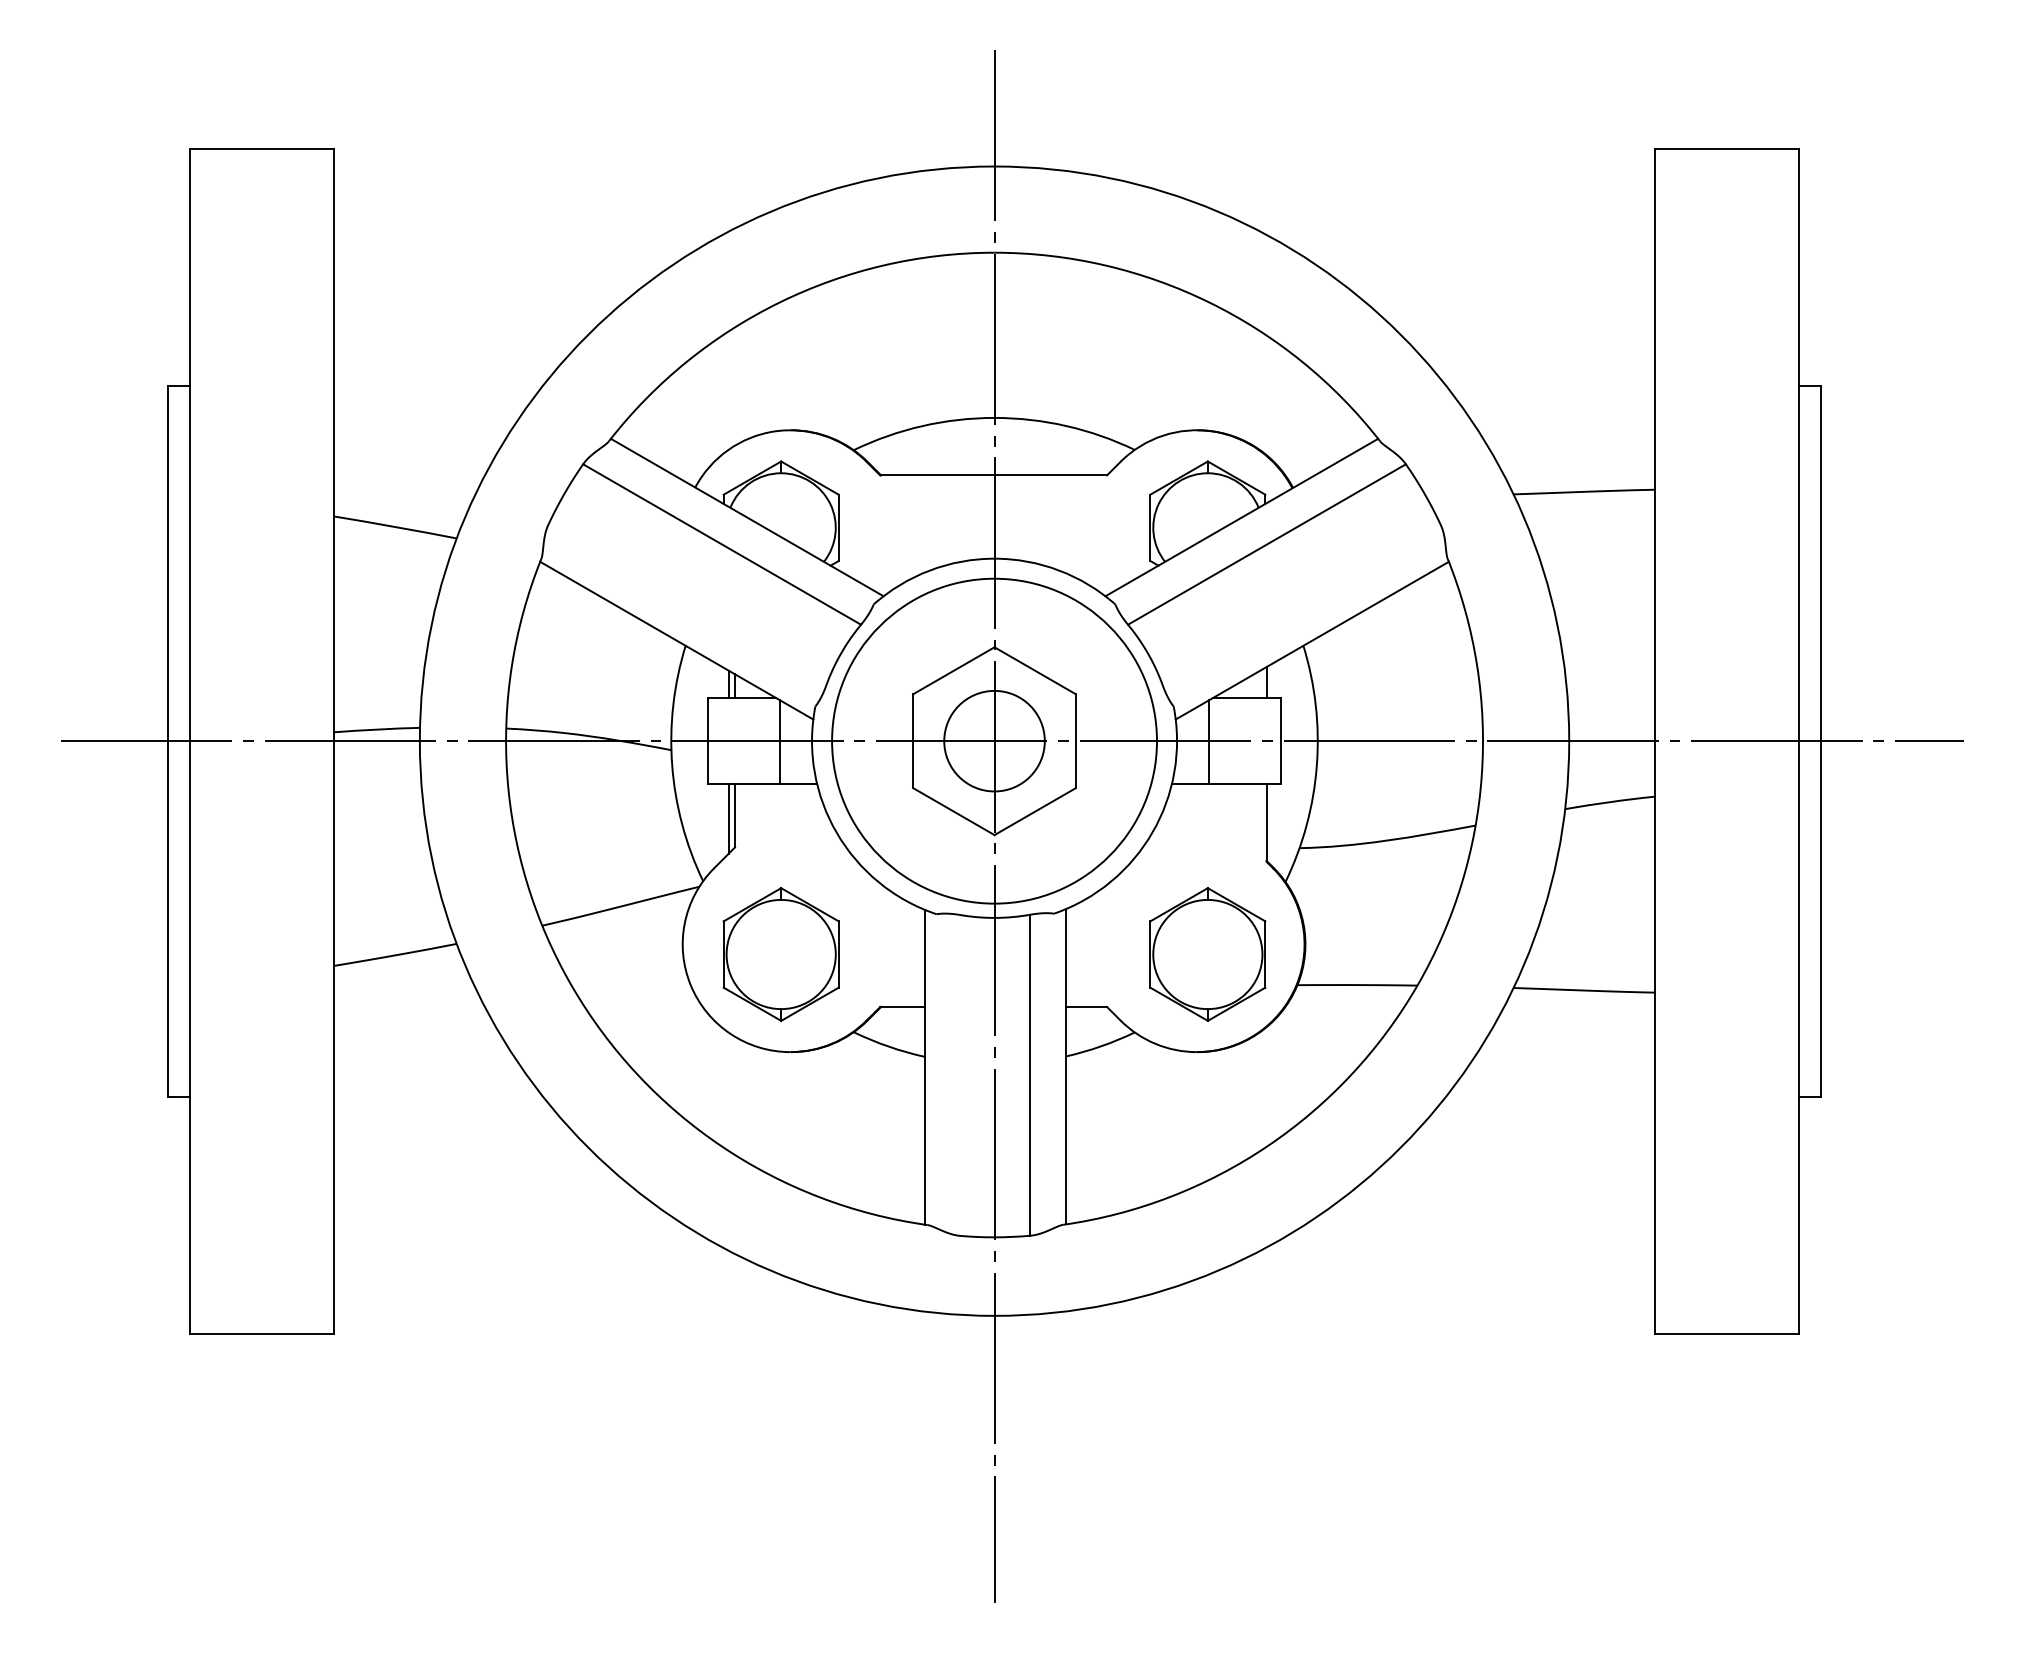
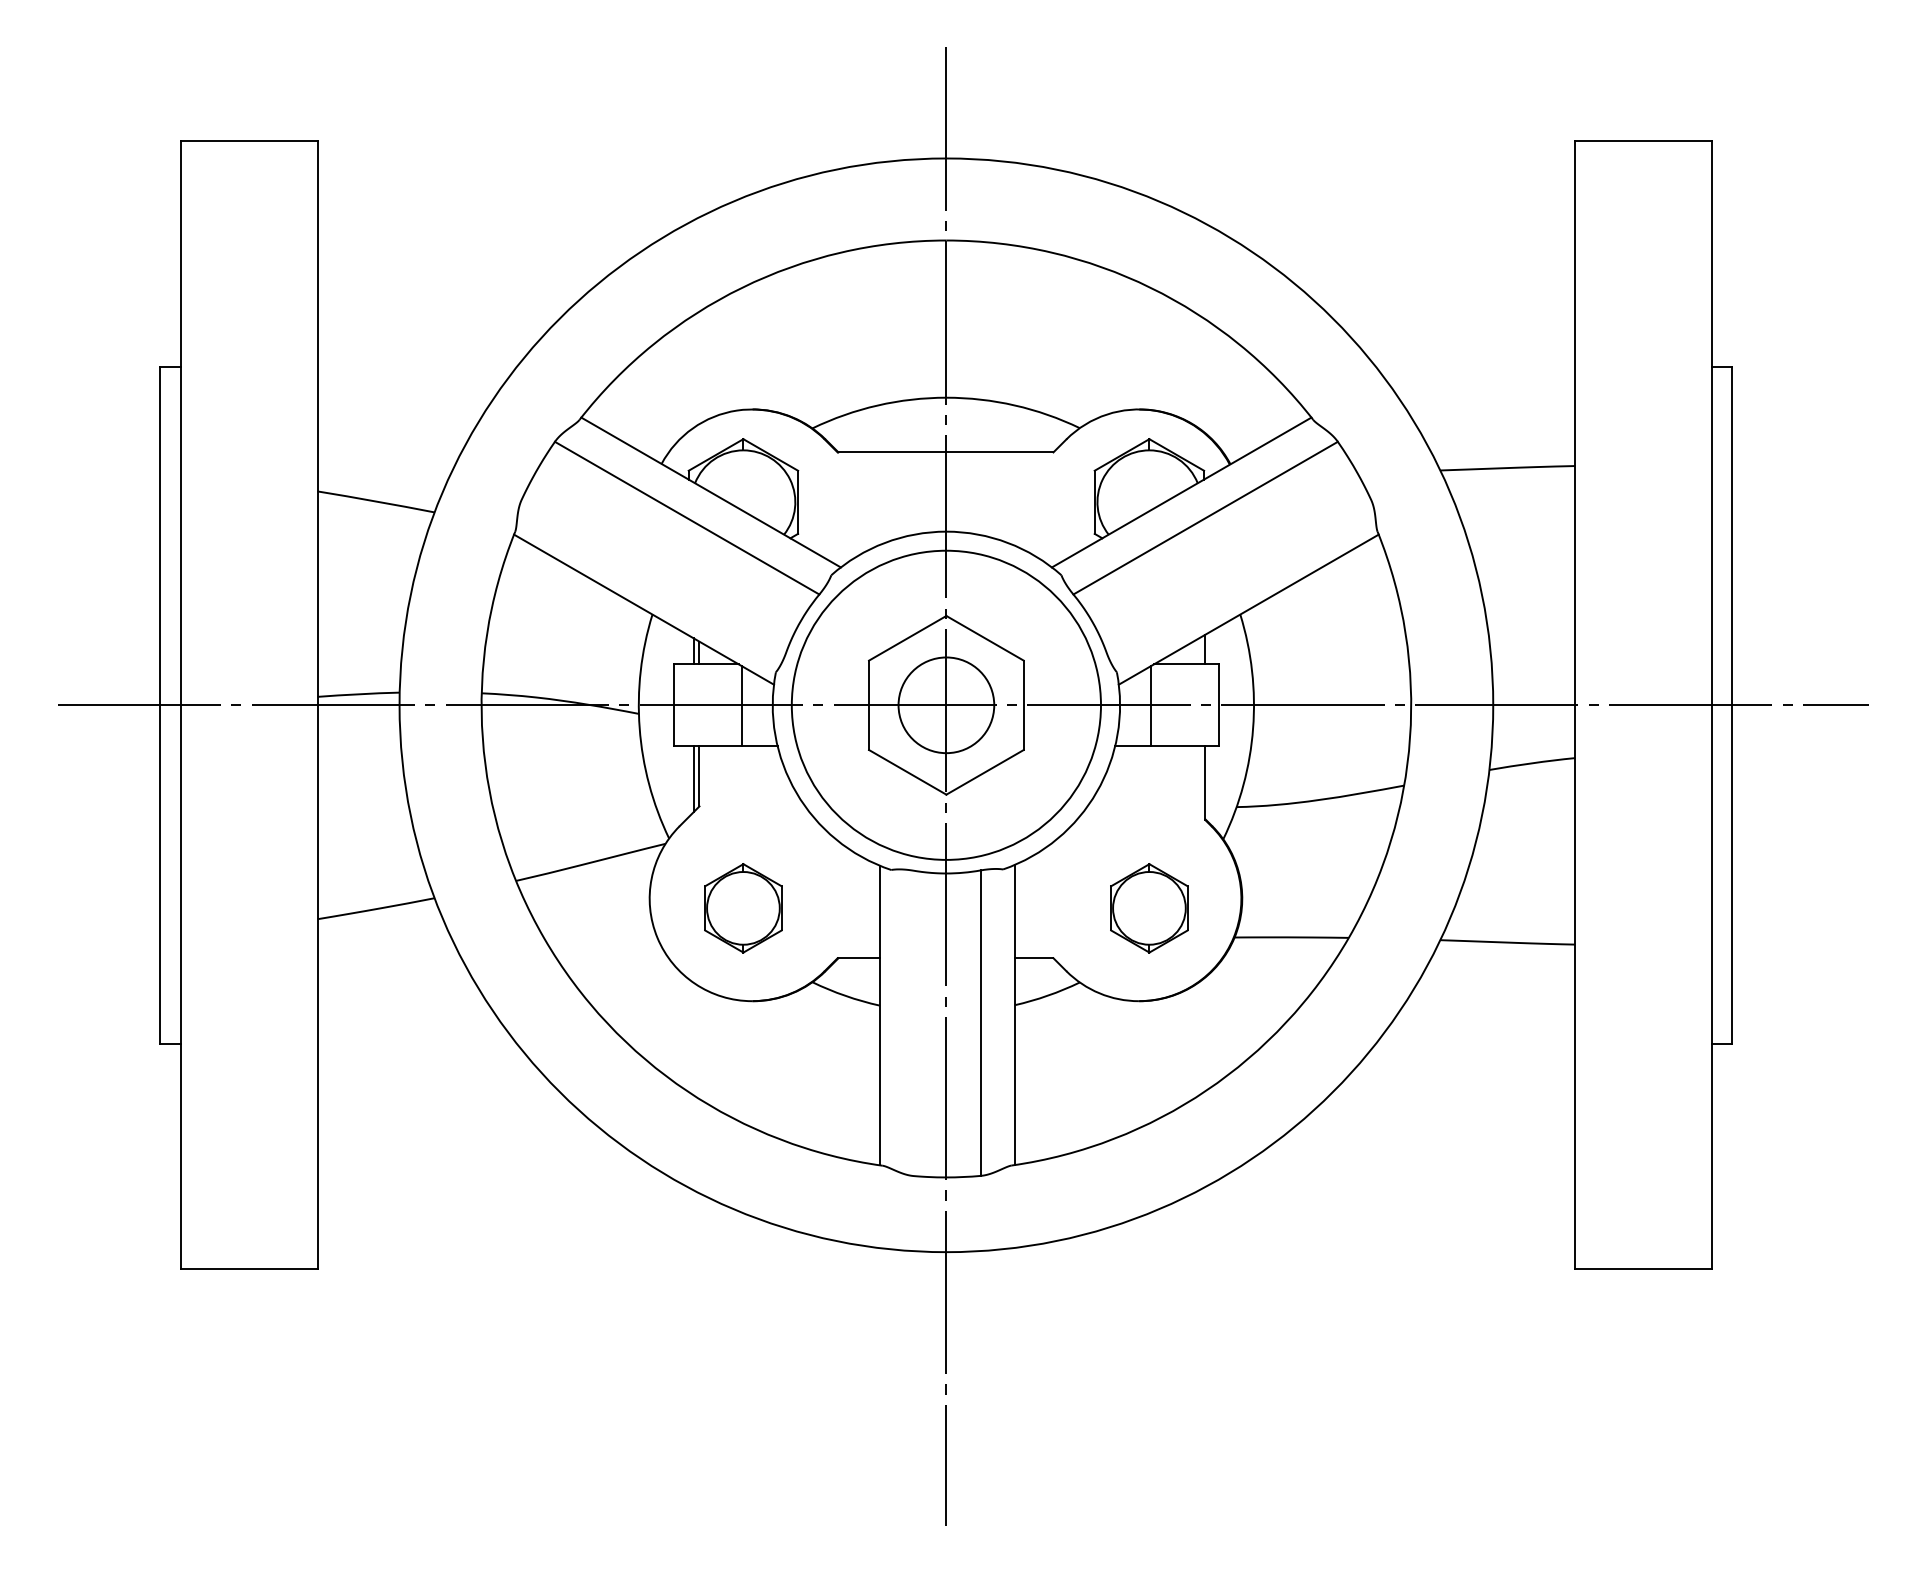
part: (781, 954) -> (743, 908), size x0.7
part: (1207, 954) -> (1149, 908), size x0.7

